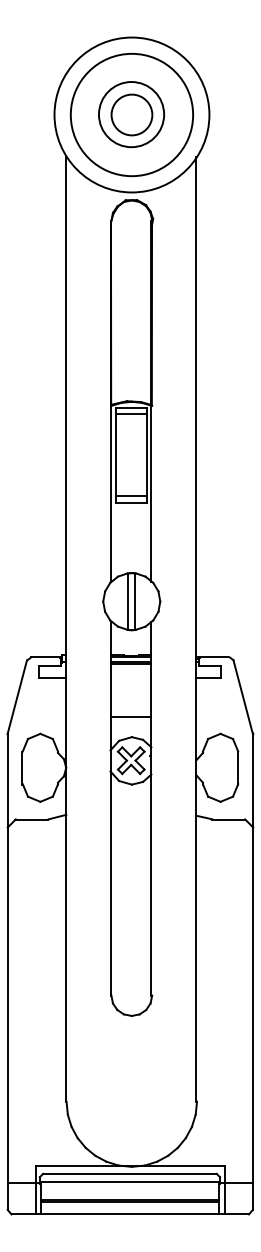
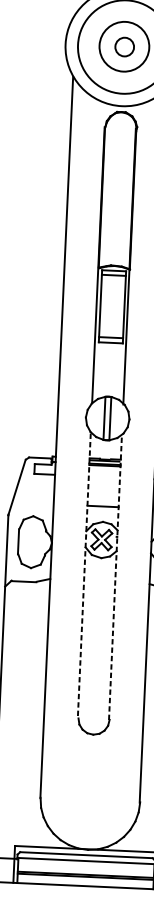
circle: (131, 114) -> (124, 46), size x0.6
line: (110, 809) -> (84, 576), solid -> dashed
line: (151, 809) -> (115, 577), solid -> dashed

